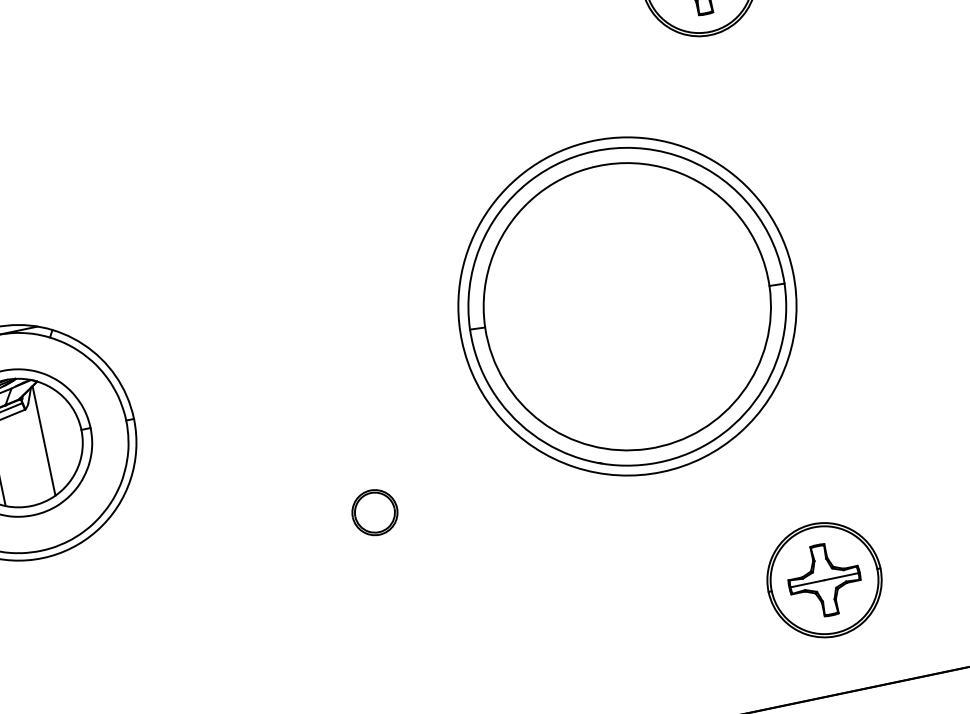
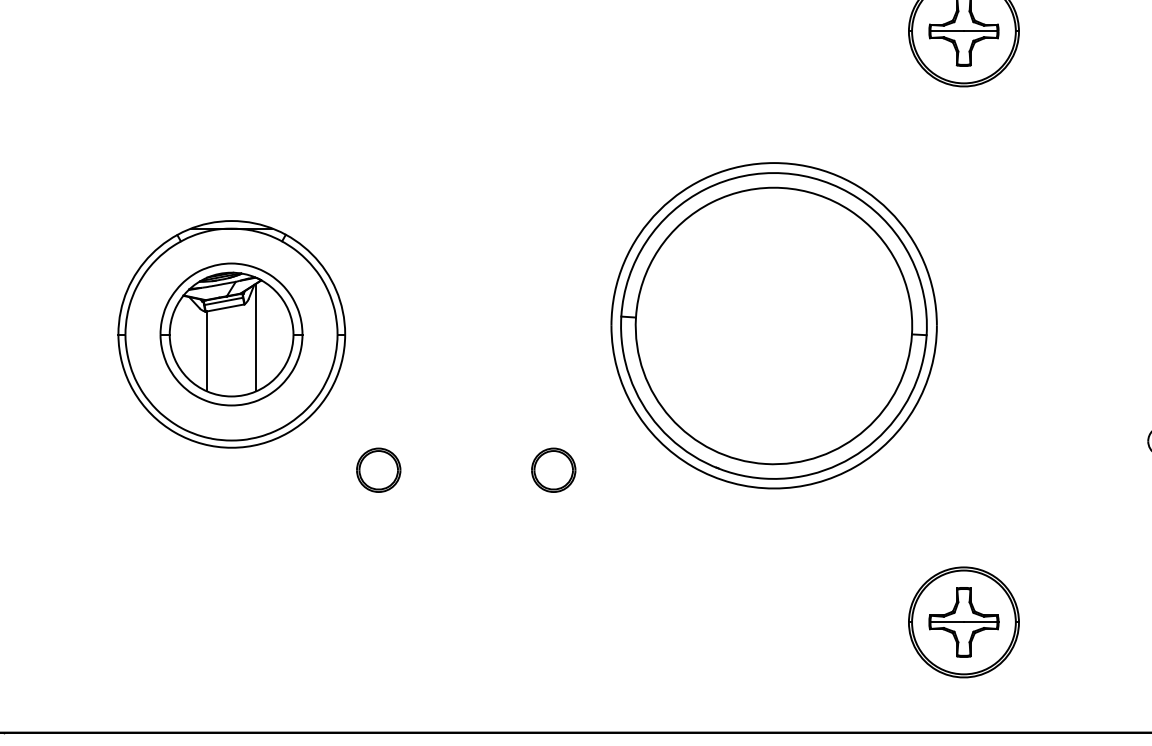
part: (626, 306) -> (773, 325), moved
part: (196, 549) -> (378, 469), added

